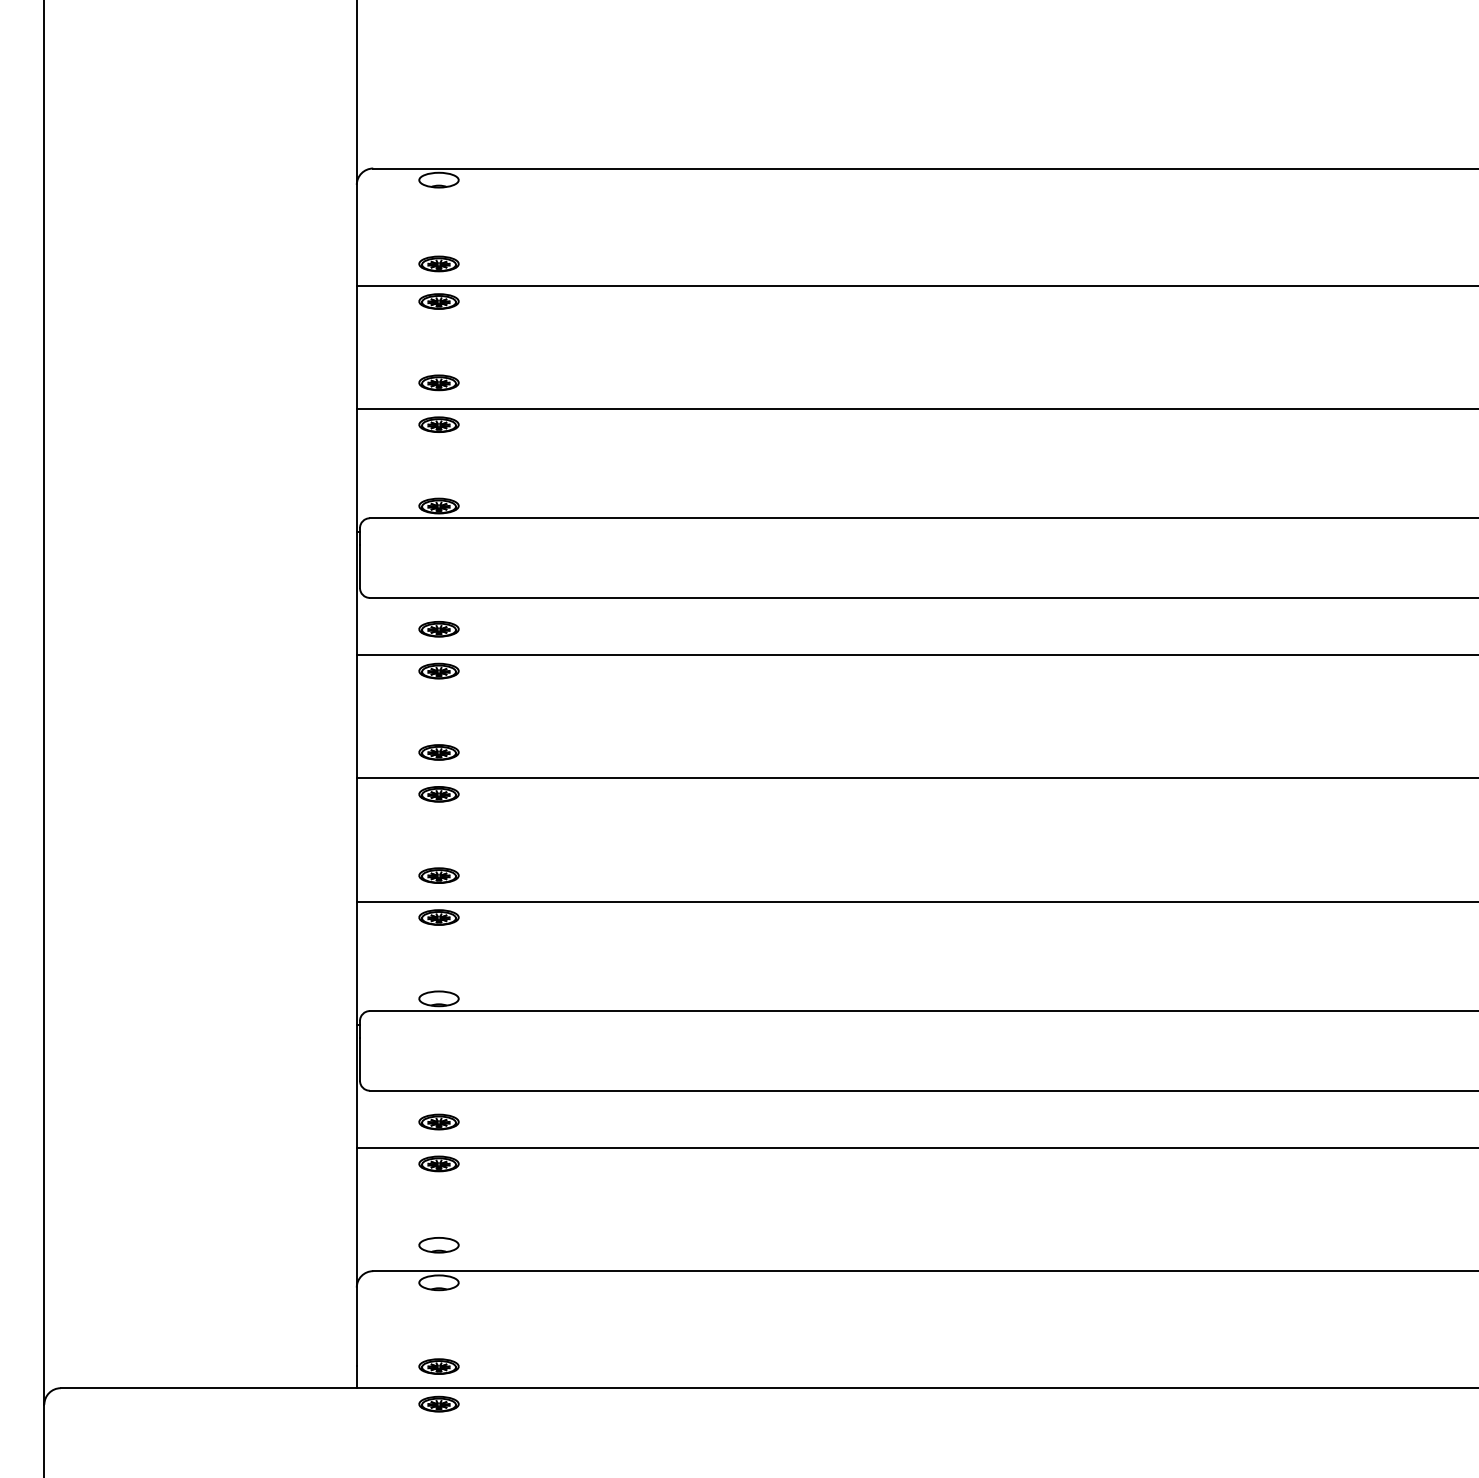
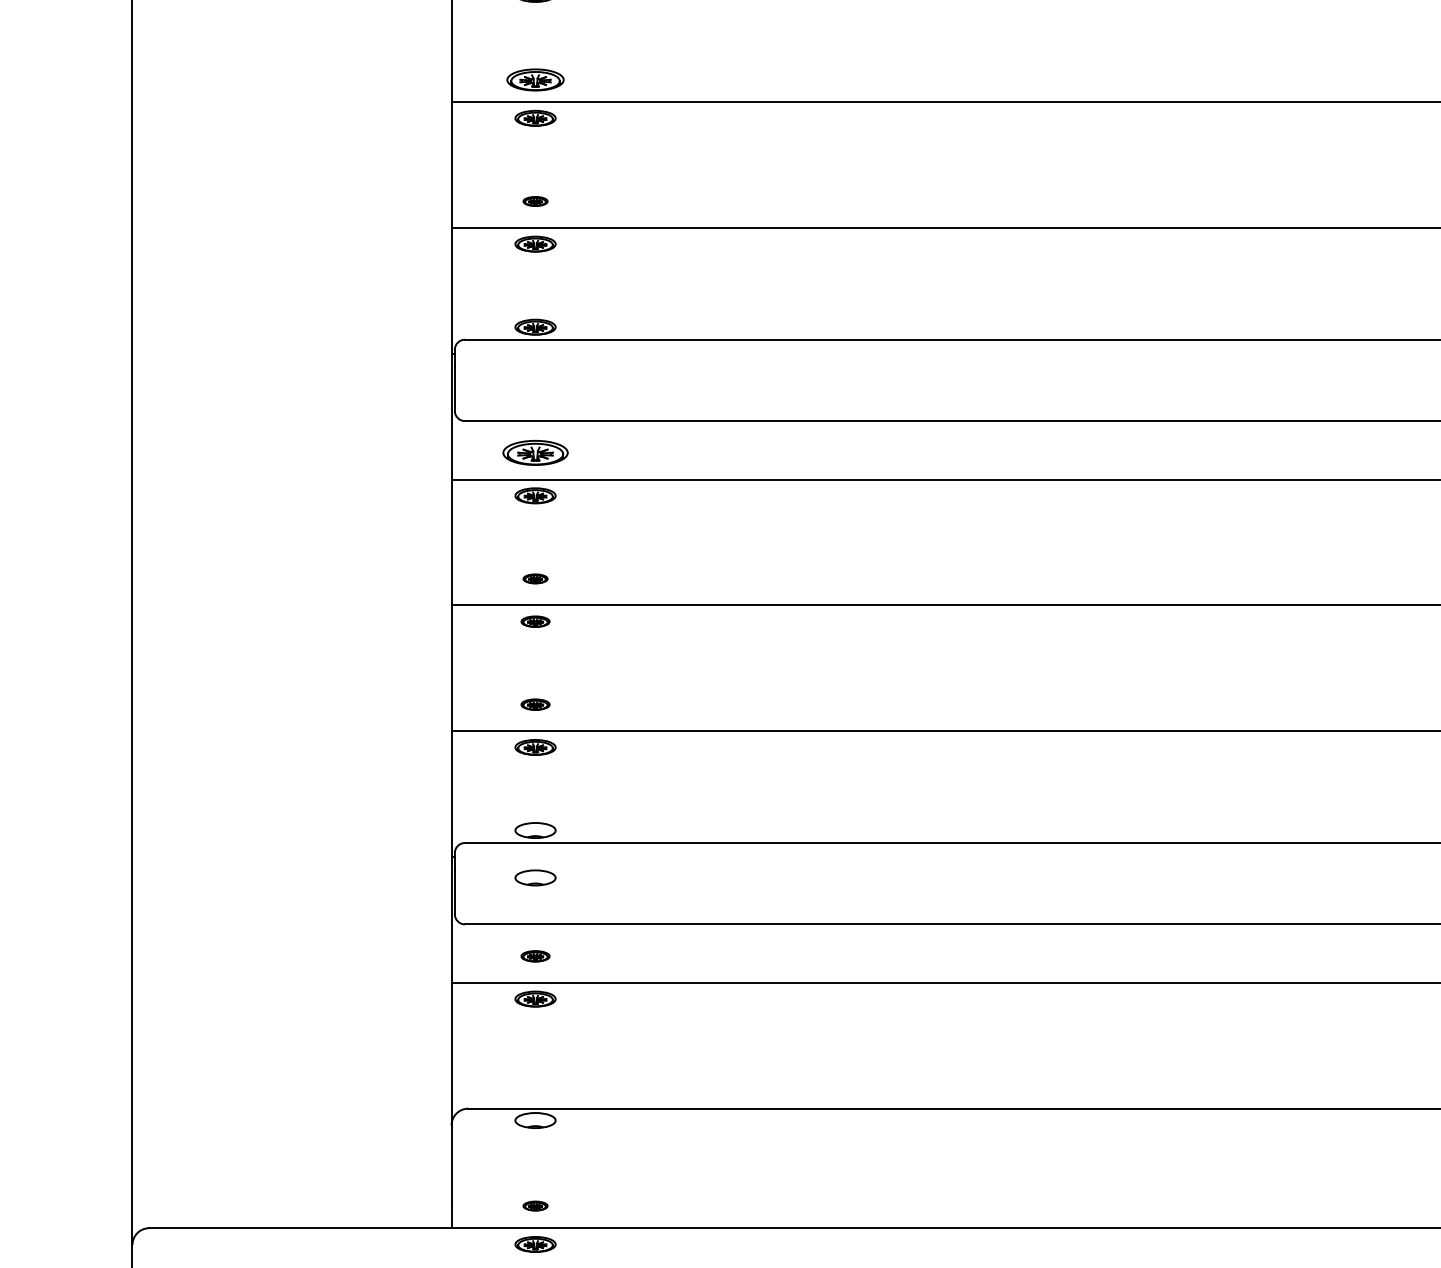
part: (438, 263) -> (535, 79), size x1.4
part: (438, 382) -> (535, 201), size x0.6
part: (438, 629) -> (535, 453), size x1.6
part: (438, 752) -> (535, 578), size x0.6
part: (438, 794) -> (535, 621), size x0.7
part: (438, 875) -> (535, 704), size x0.7
part: (438, 1121) -> (535, 955), size x0.7
part: (438, 1245) -> (535, 878), moved
part: (438, 1366) -> (535, 1206), size x0.6

